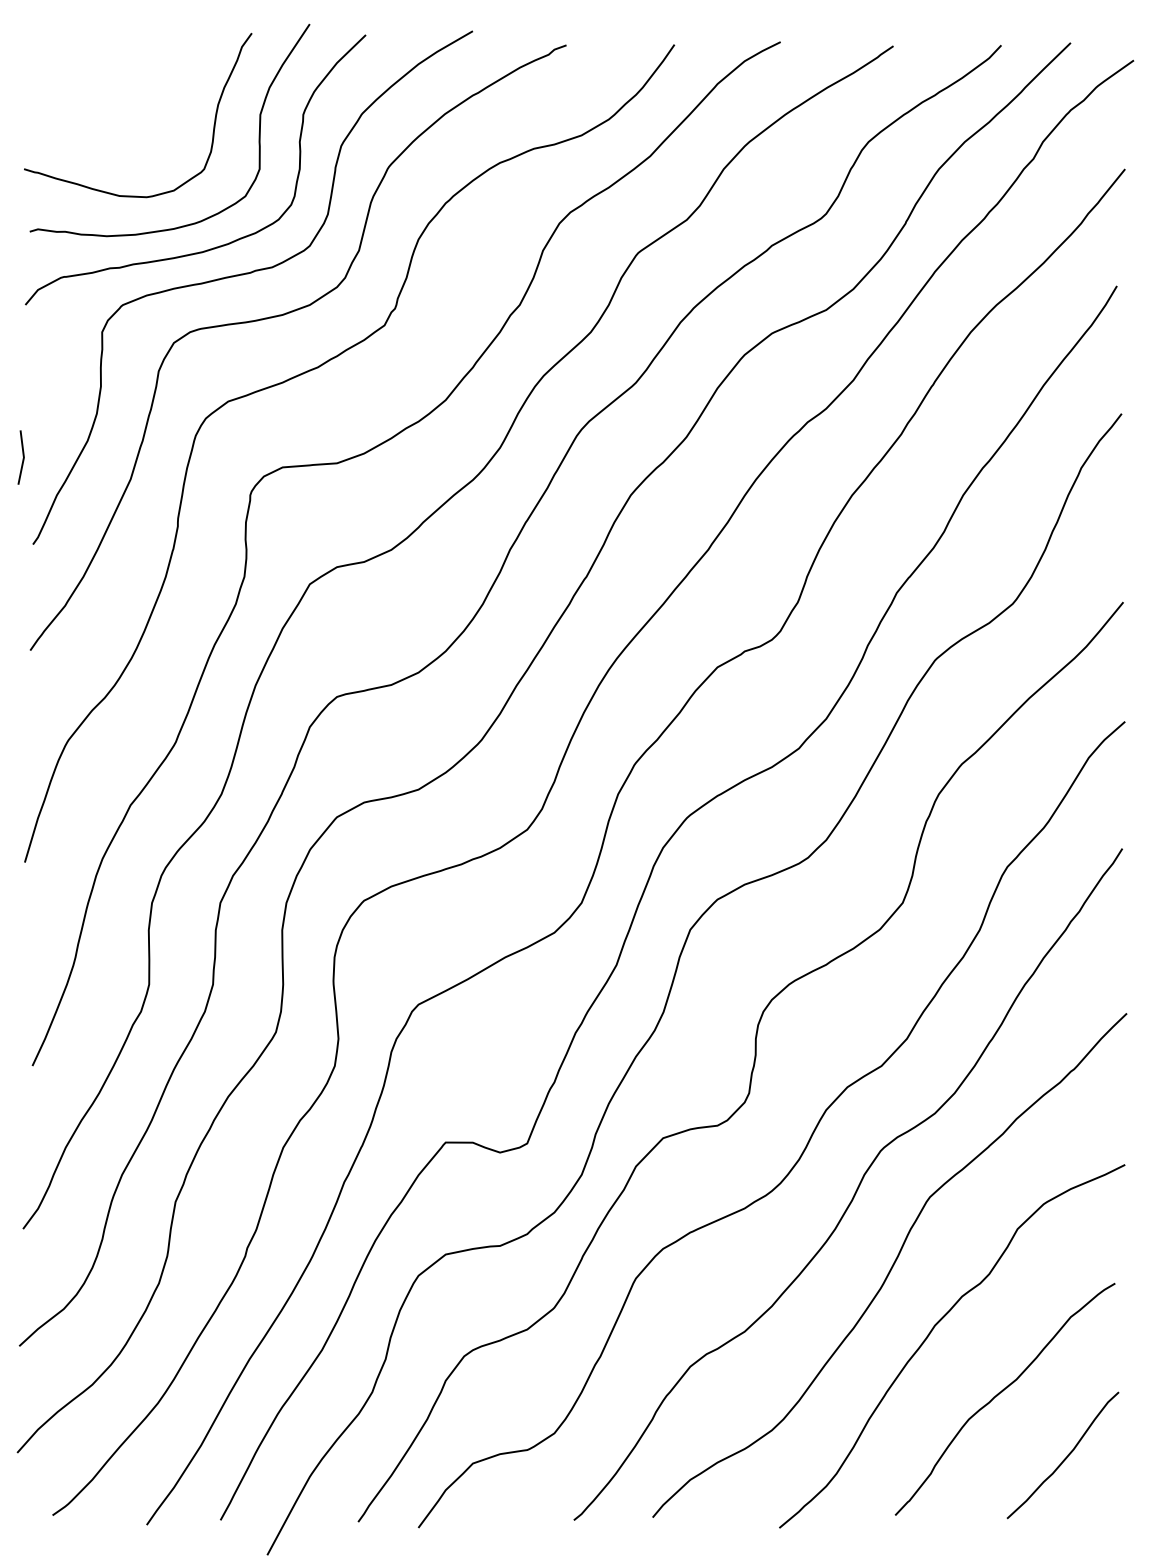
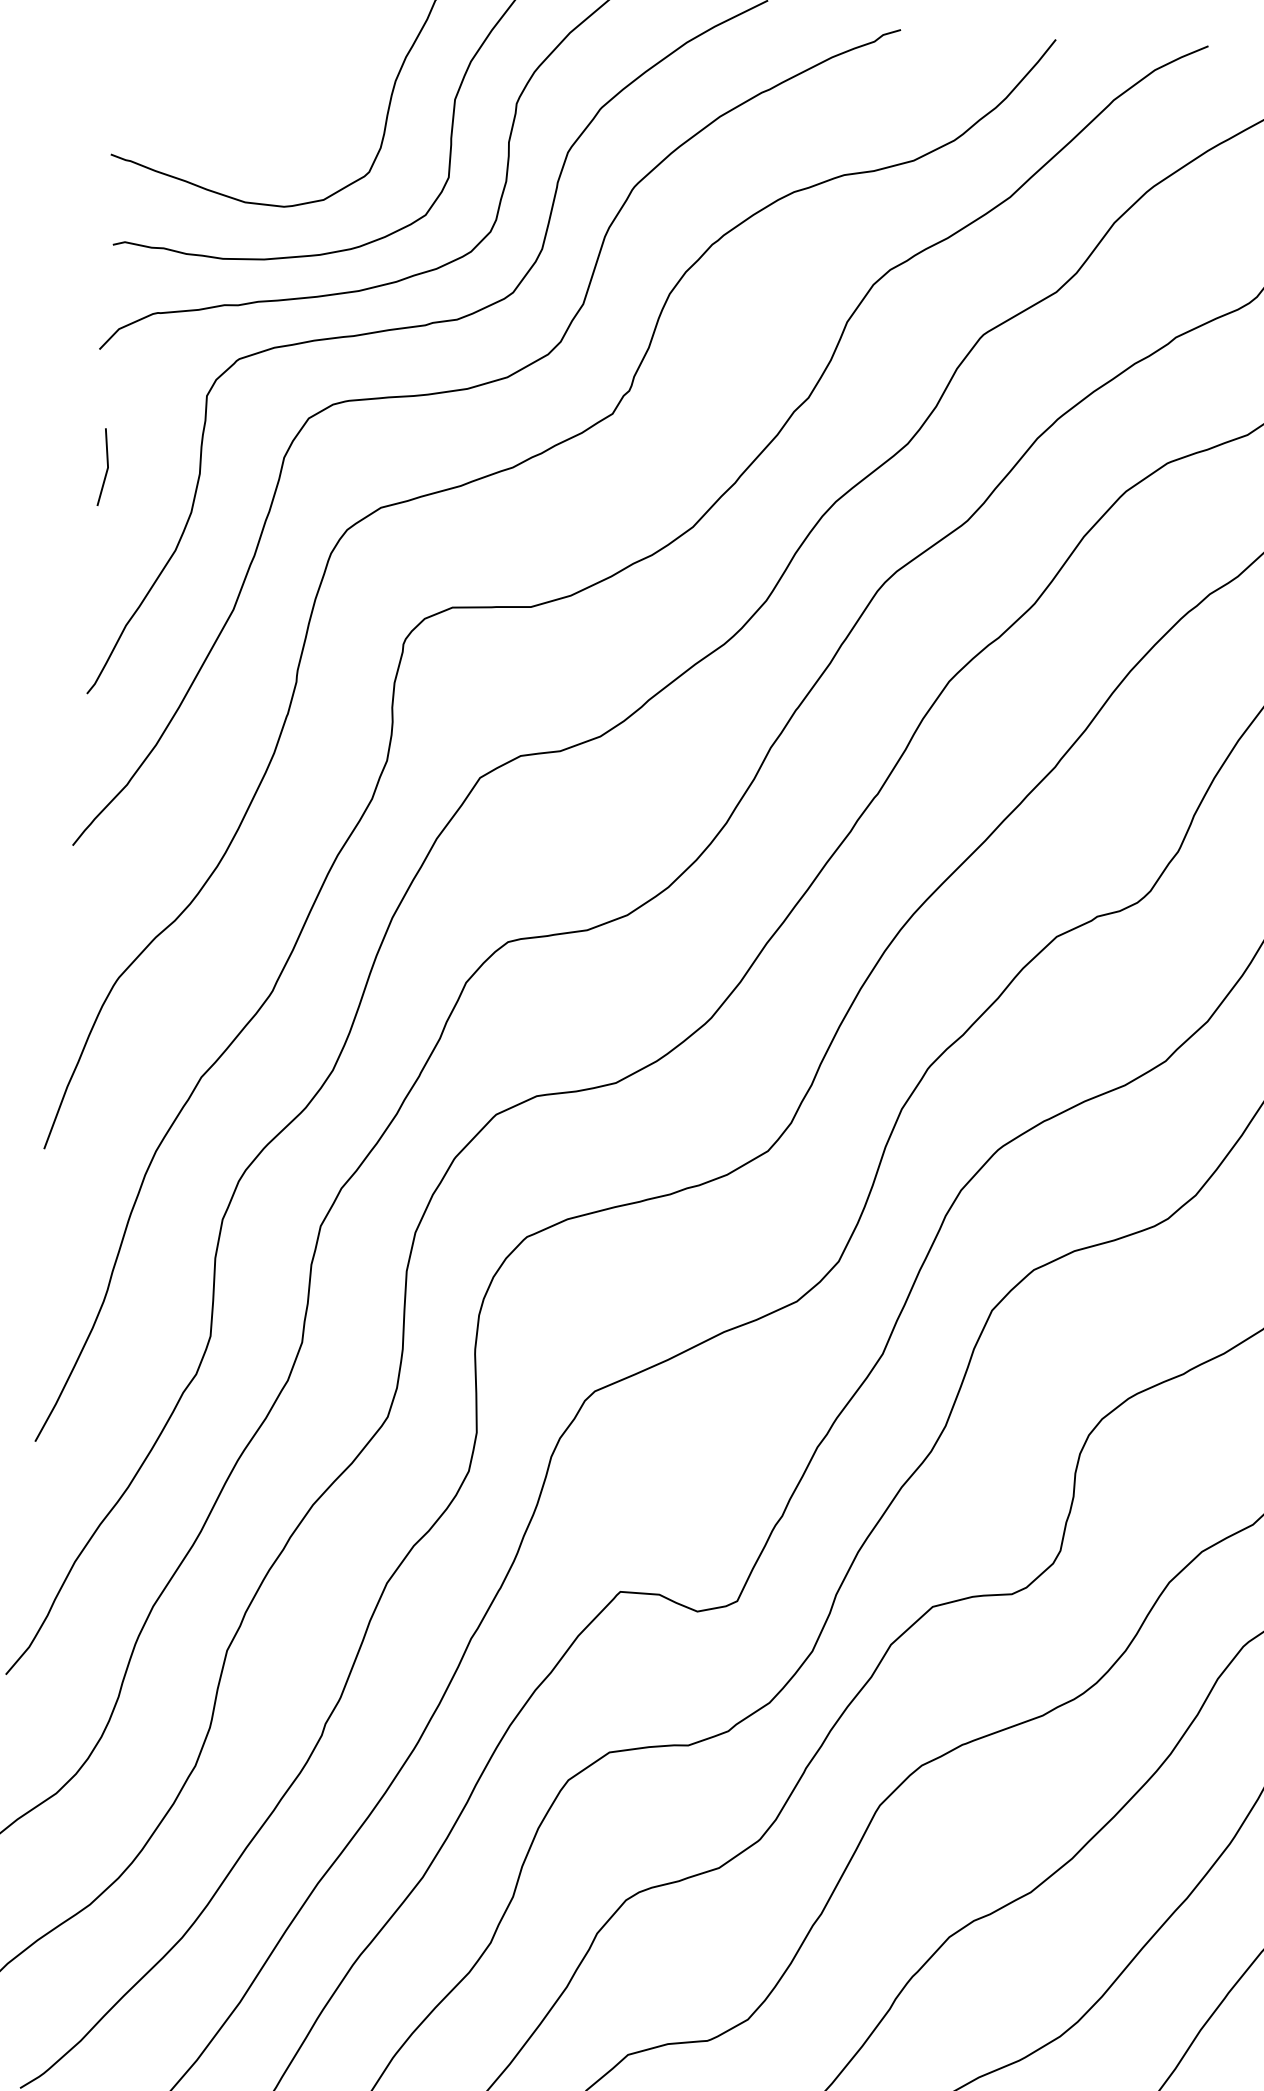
line: (22, 456) -> (106, 465), moved

